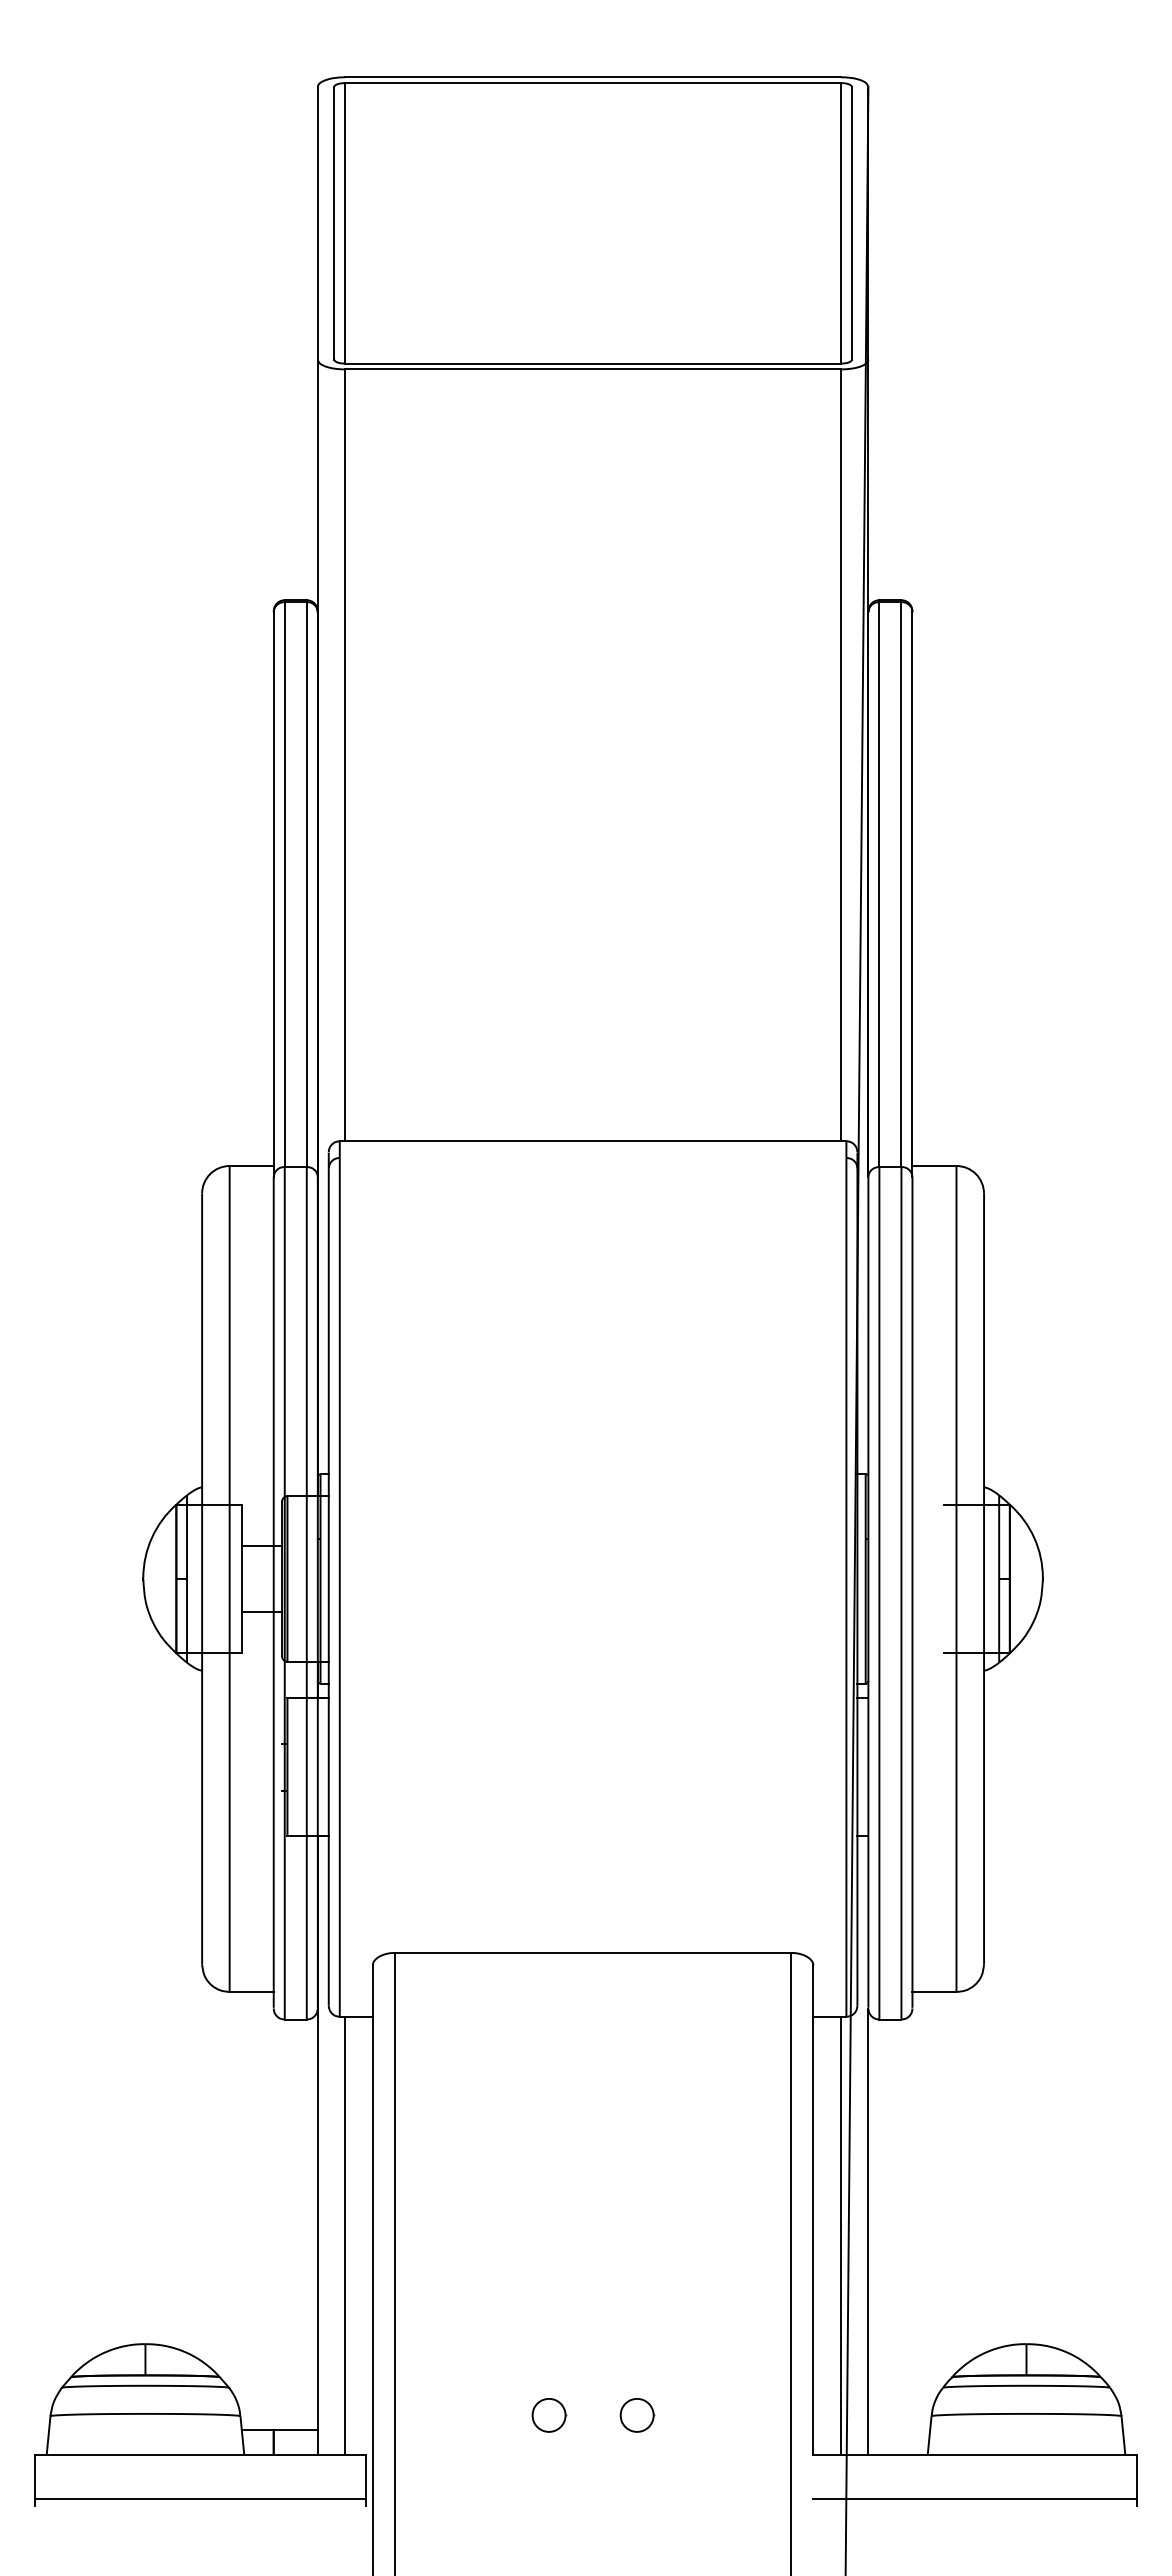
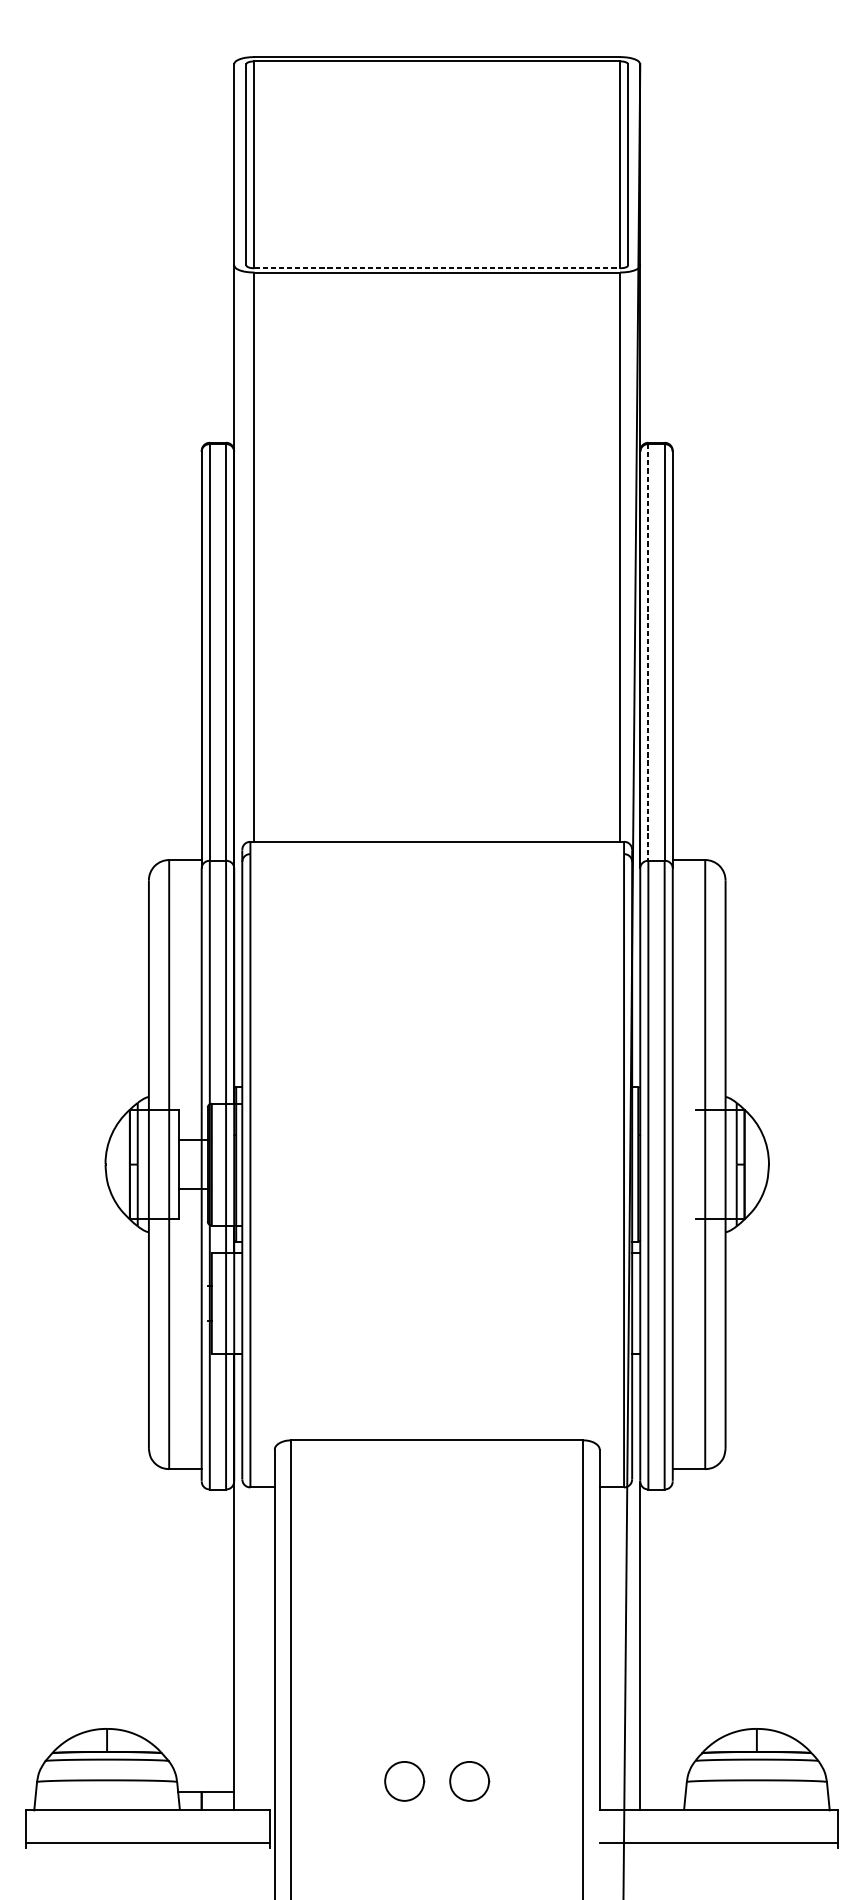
line: (593, 363) -> (437, 268), solid -> dashed
line: (879, 884) -> (648, 652), solid -> dashed
line: (345, 2235) -> (254, 1648), removed
line: (840, 2235) -> (619, 1648), removed
part: (549, 2415) -> (405, 1781), size x1.6
part: (637, 2415) -> (469, 1781), size x1.6

